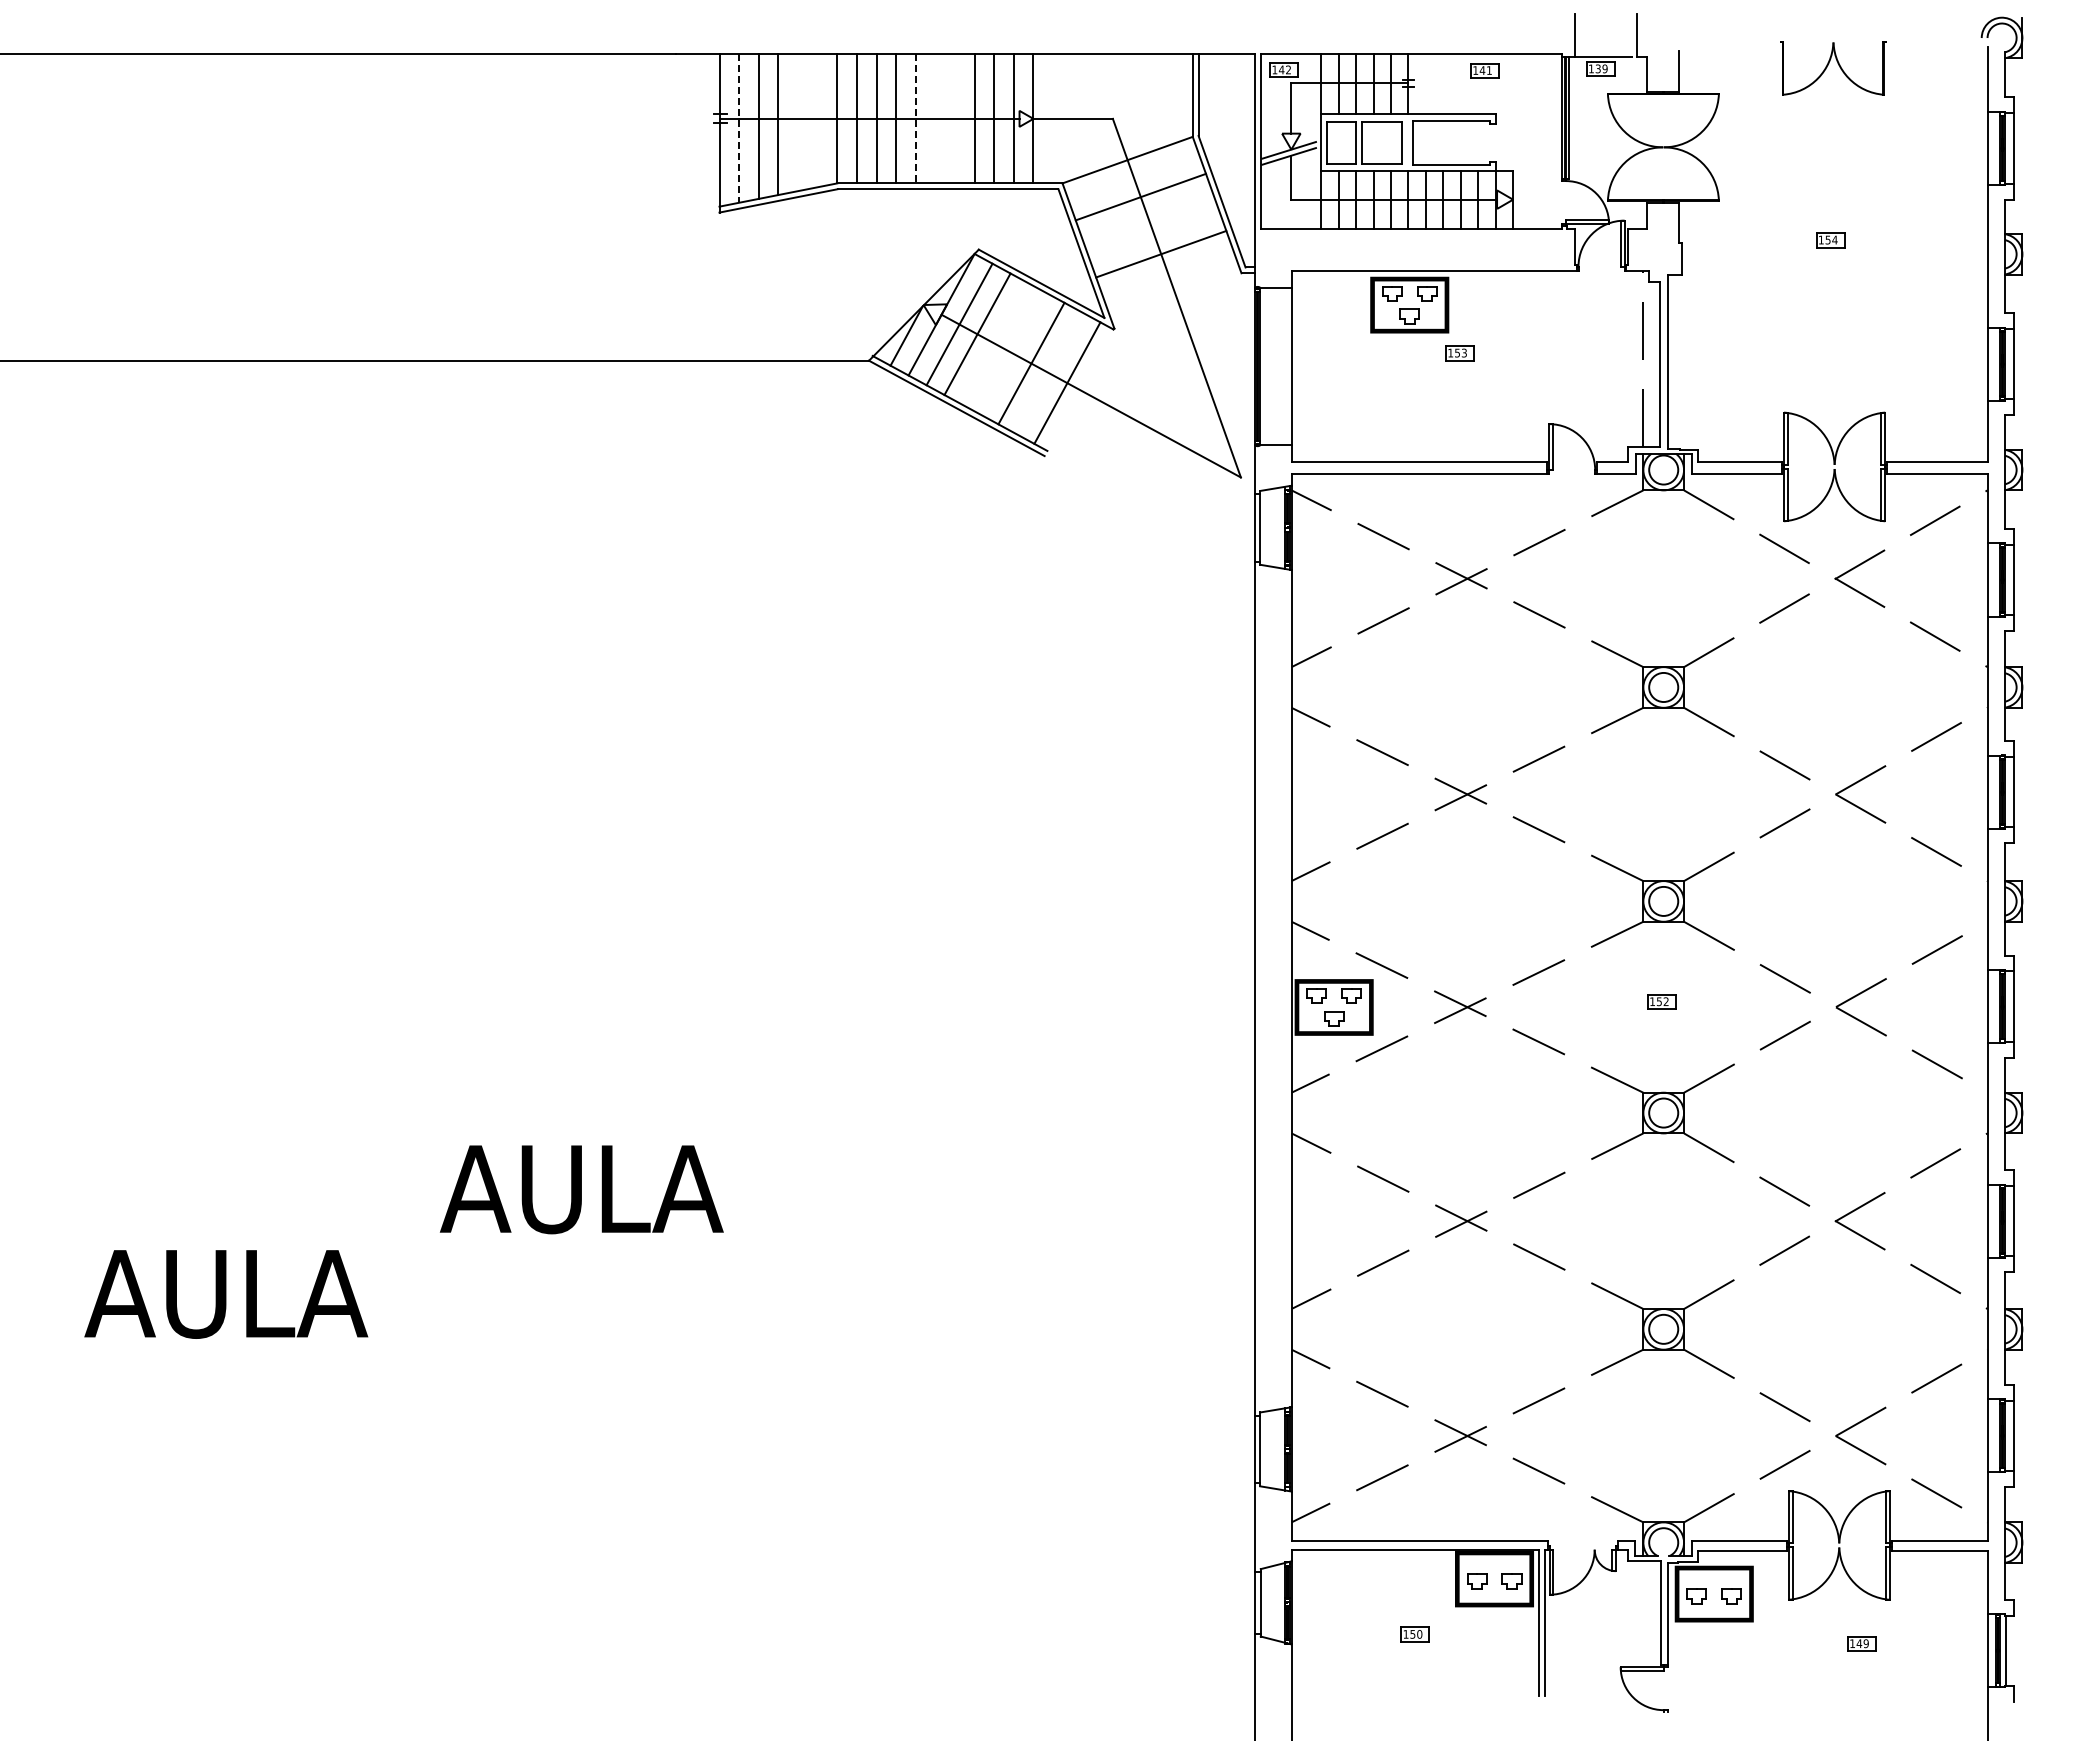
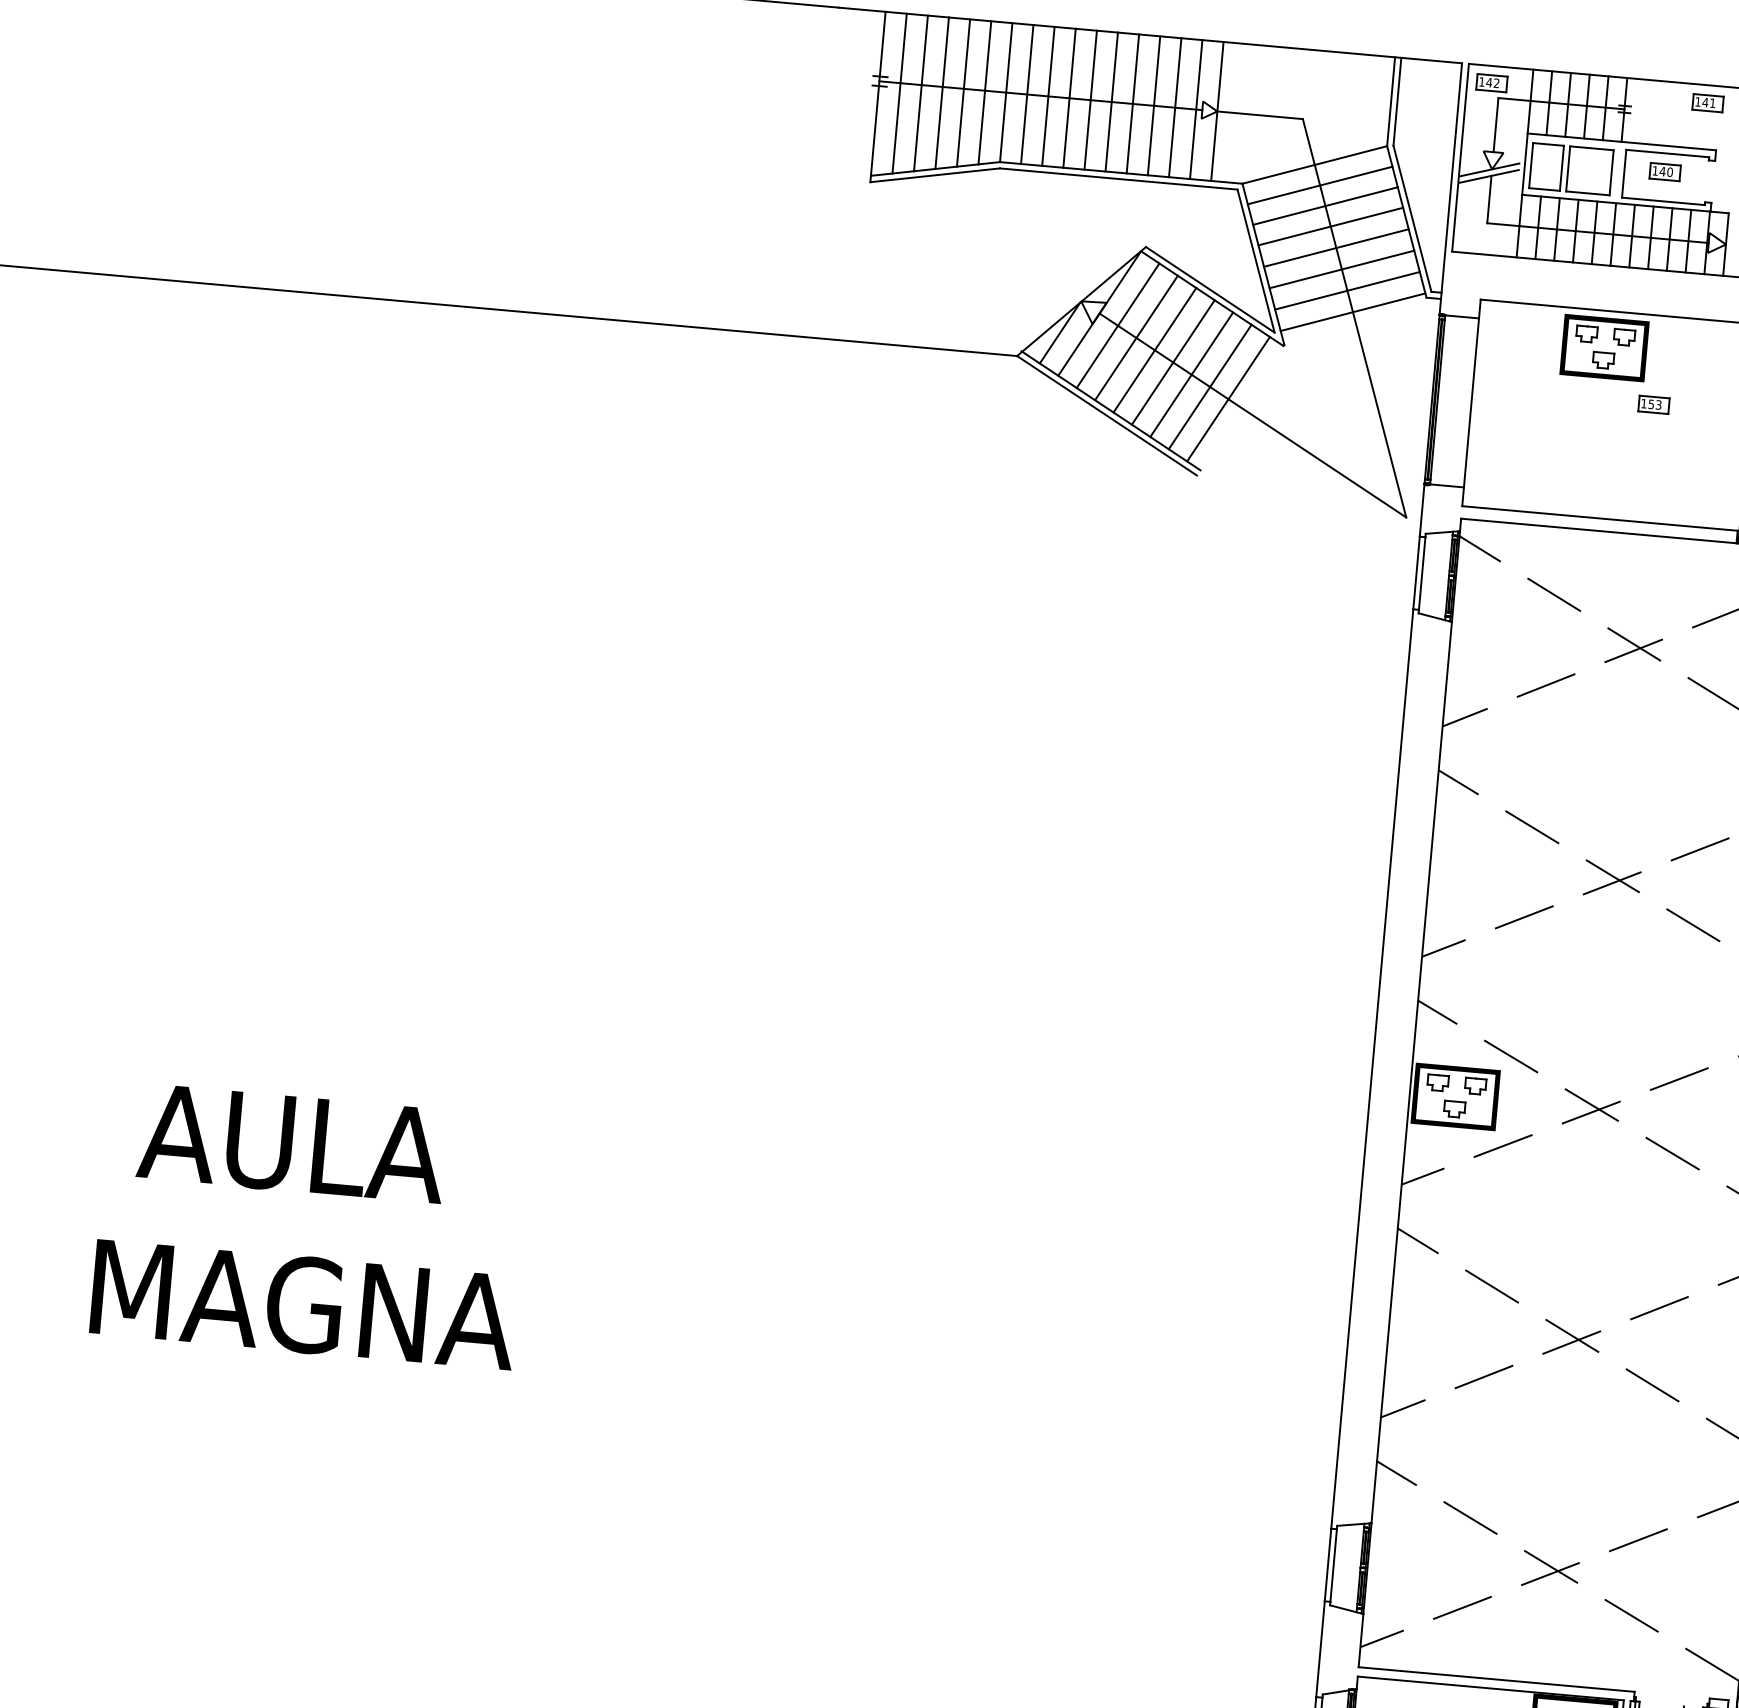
line: (915, 118) -> (1090, 99), dashed -> solid
line: (935, 118) -> (1111, 101), added
line: (954, 118) -> (1132, 103), added
line: (817, 120) -> (984, 92), added
line: (798, 122) -> (964, 92), added
line: (739, 129) -> (899, 94), dashed -> solid
part: (1450, 137) -> (1664, 171), added
line: (1134, 178) -> (1320, 185), added
line: (1147, 215) -> (1330, 226), added
line: (1154, 234) -> (1336, 247), added
line: (1168, 273) -> (1347, 290), added
line: (1174, 292) -> (1352, 311), added
line: (995, 343) -> (1154, 349), added
line: (1013, 353) -> (1173, 362), added
line: (1049, 373) -> (1210, 387), added
text: (581, 1189) -> (291, 1143), moved
text: (285, 1293) -> (299, 1304), AULA -> MAGNA

